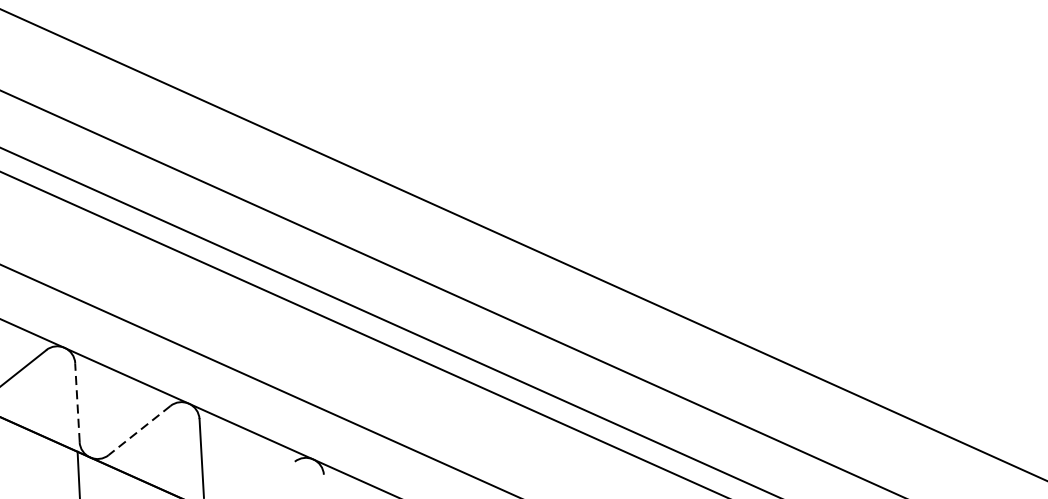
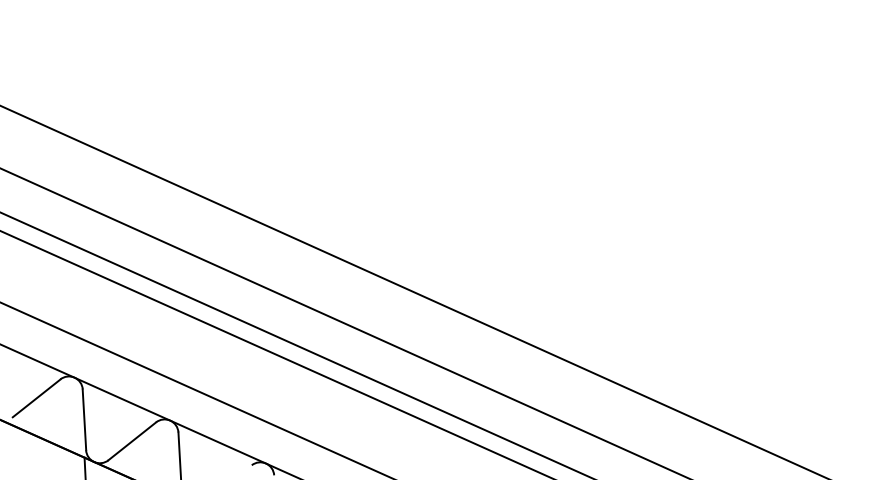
line: (77, 402) -> (84, 419), dashed -> solid
line: (138, 430) -> (131, 441), dashed -> solid

